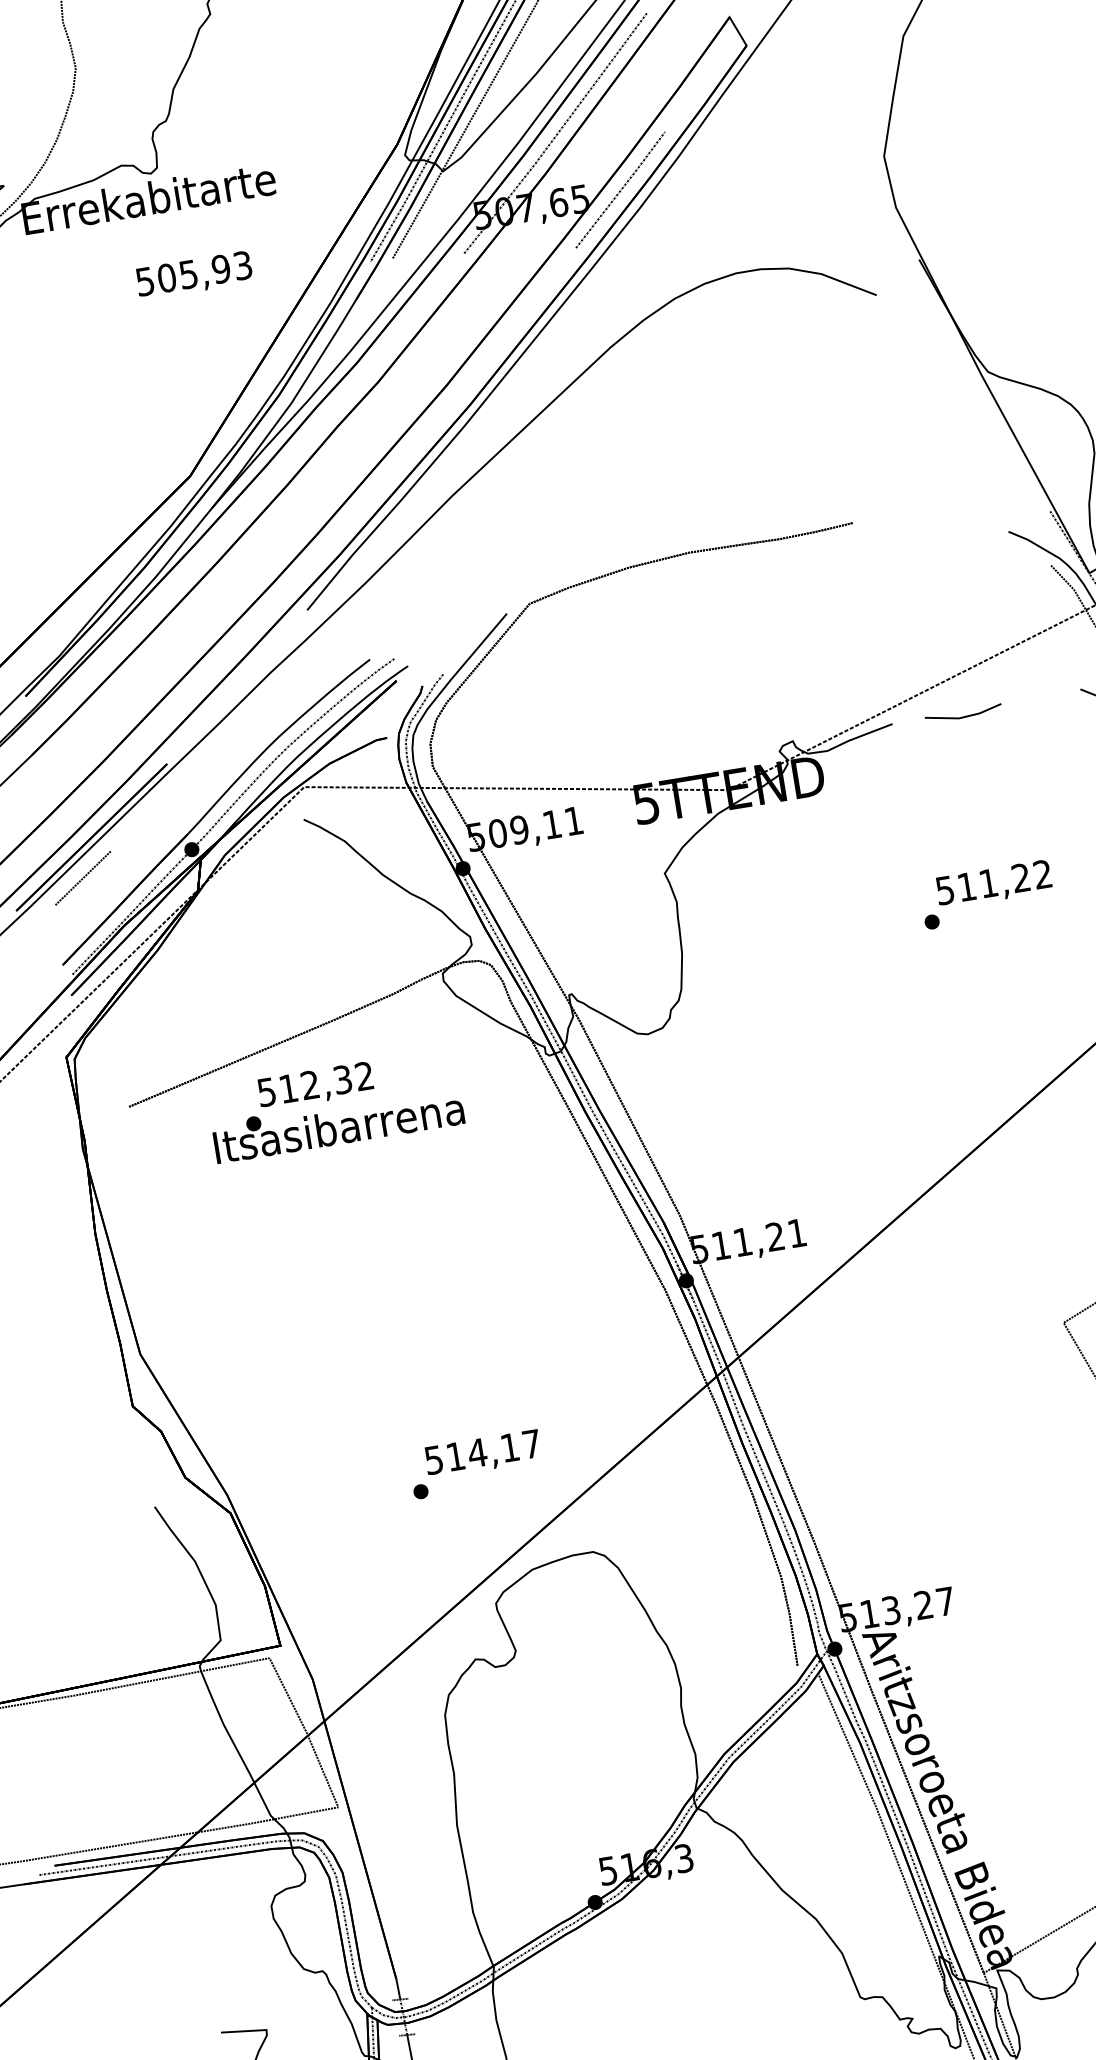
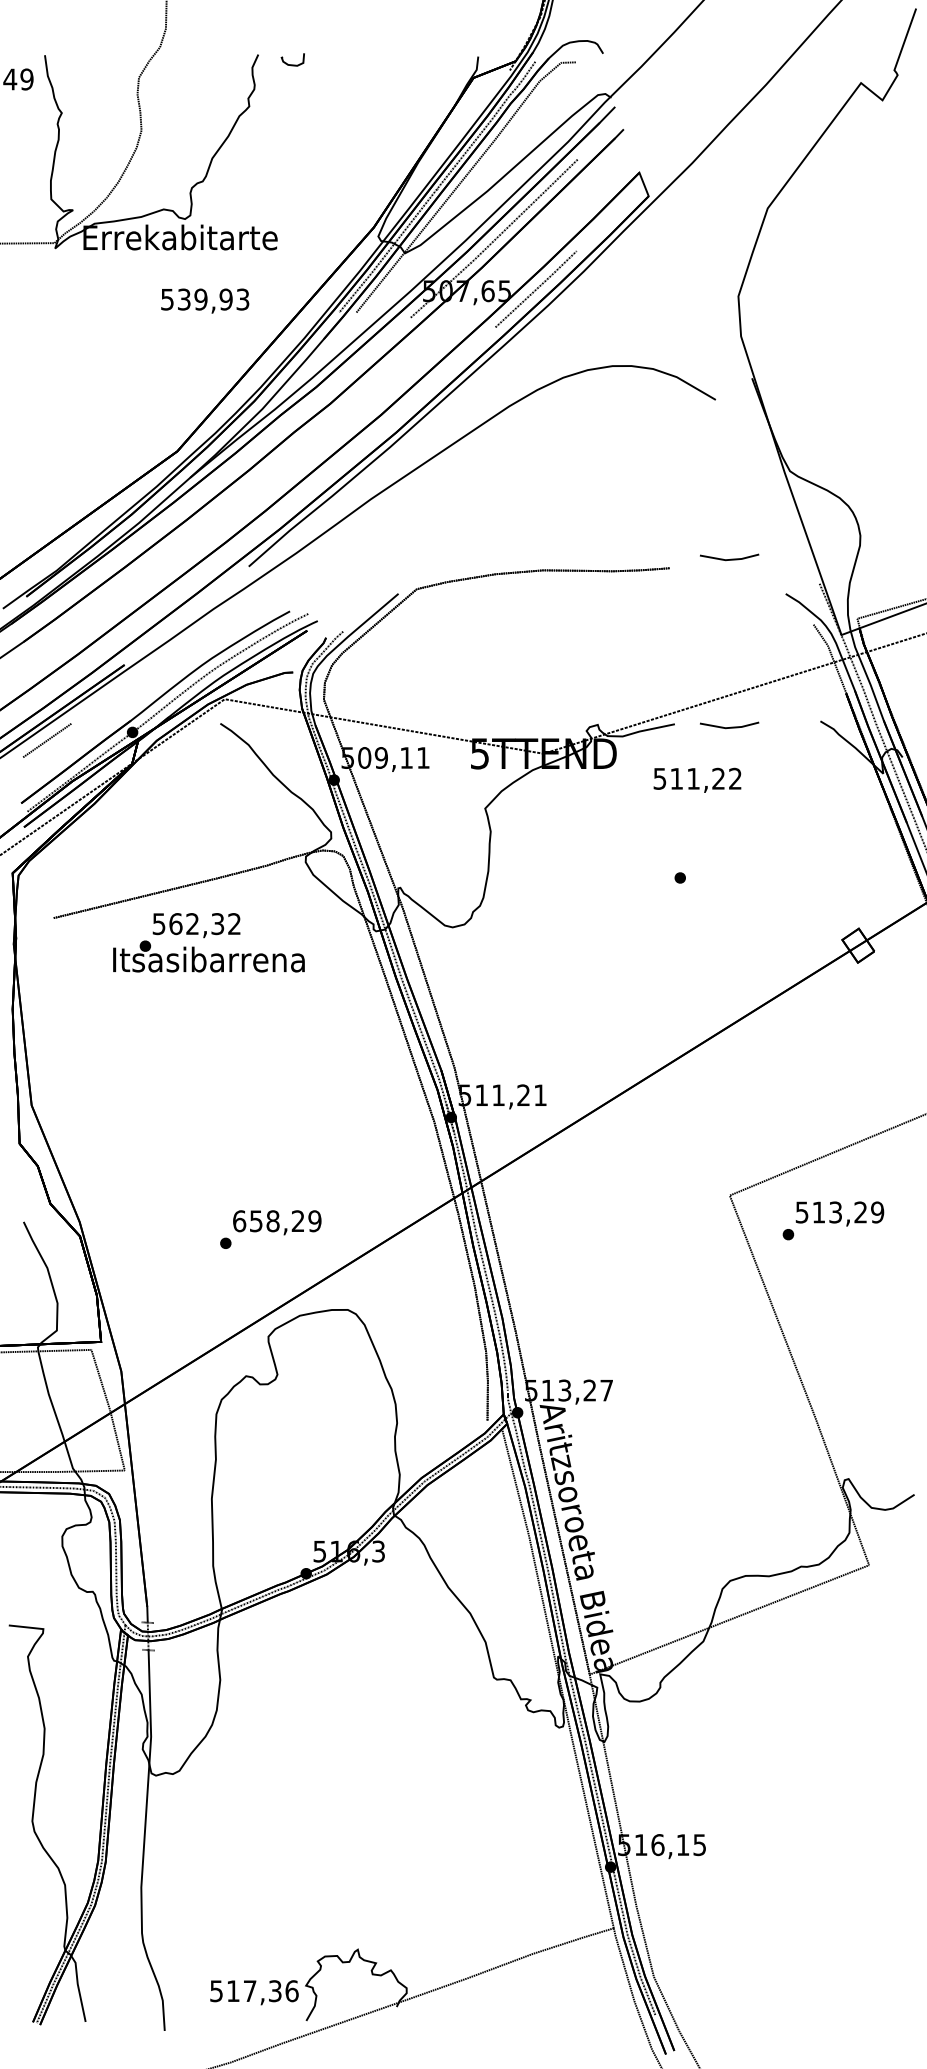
text: (177, 276) -> (192, 299), 505,93 -> 539,93
line: (929, 497) -> (730, 558), added
text: (993, 883) -> (697, 779), moved
text: (288, 1089) -> (175, 924), 512,32 -> 562,32
text: (483, 1452) -> (277, 1221), 514,17 -> 658,29

